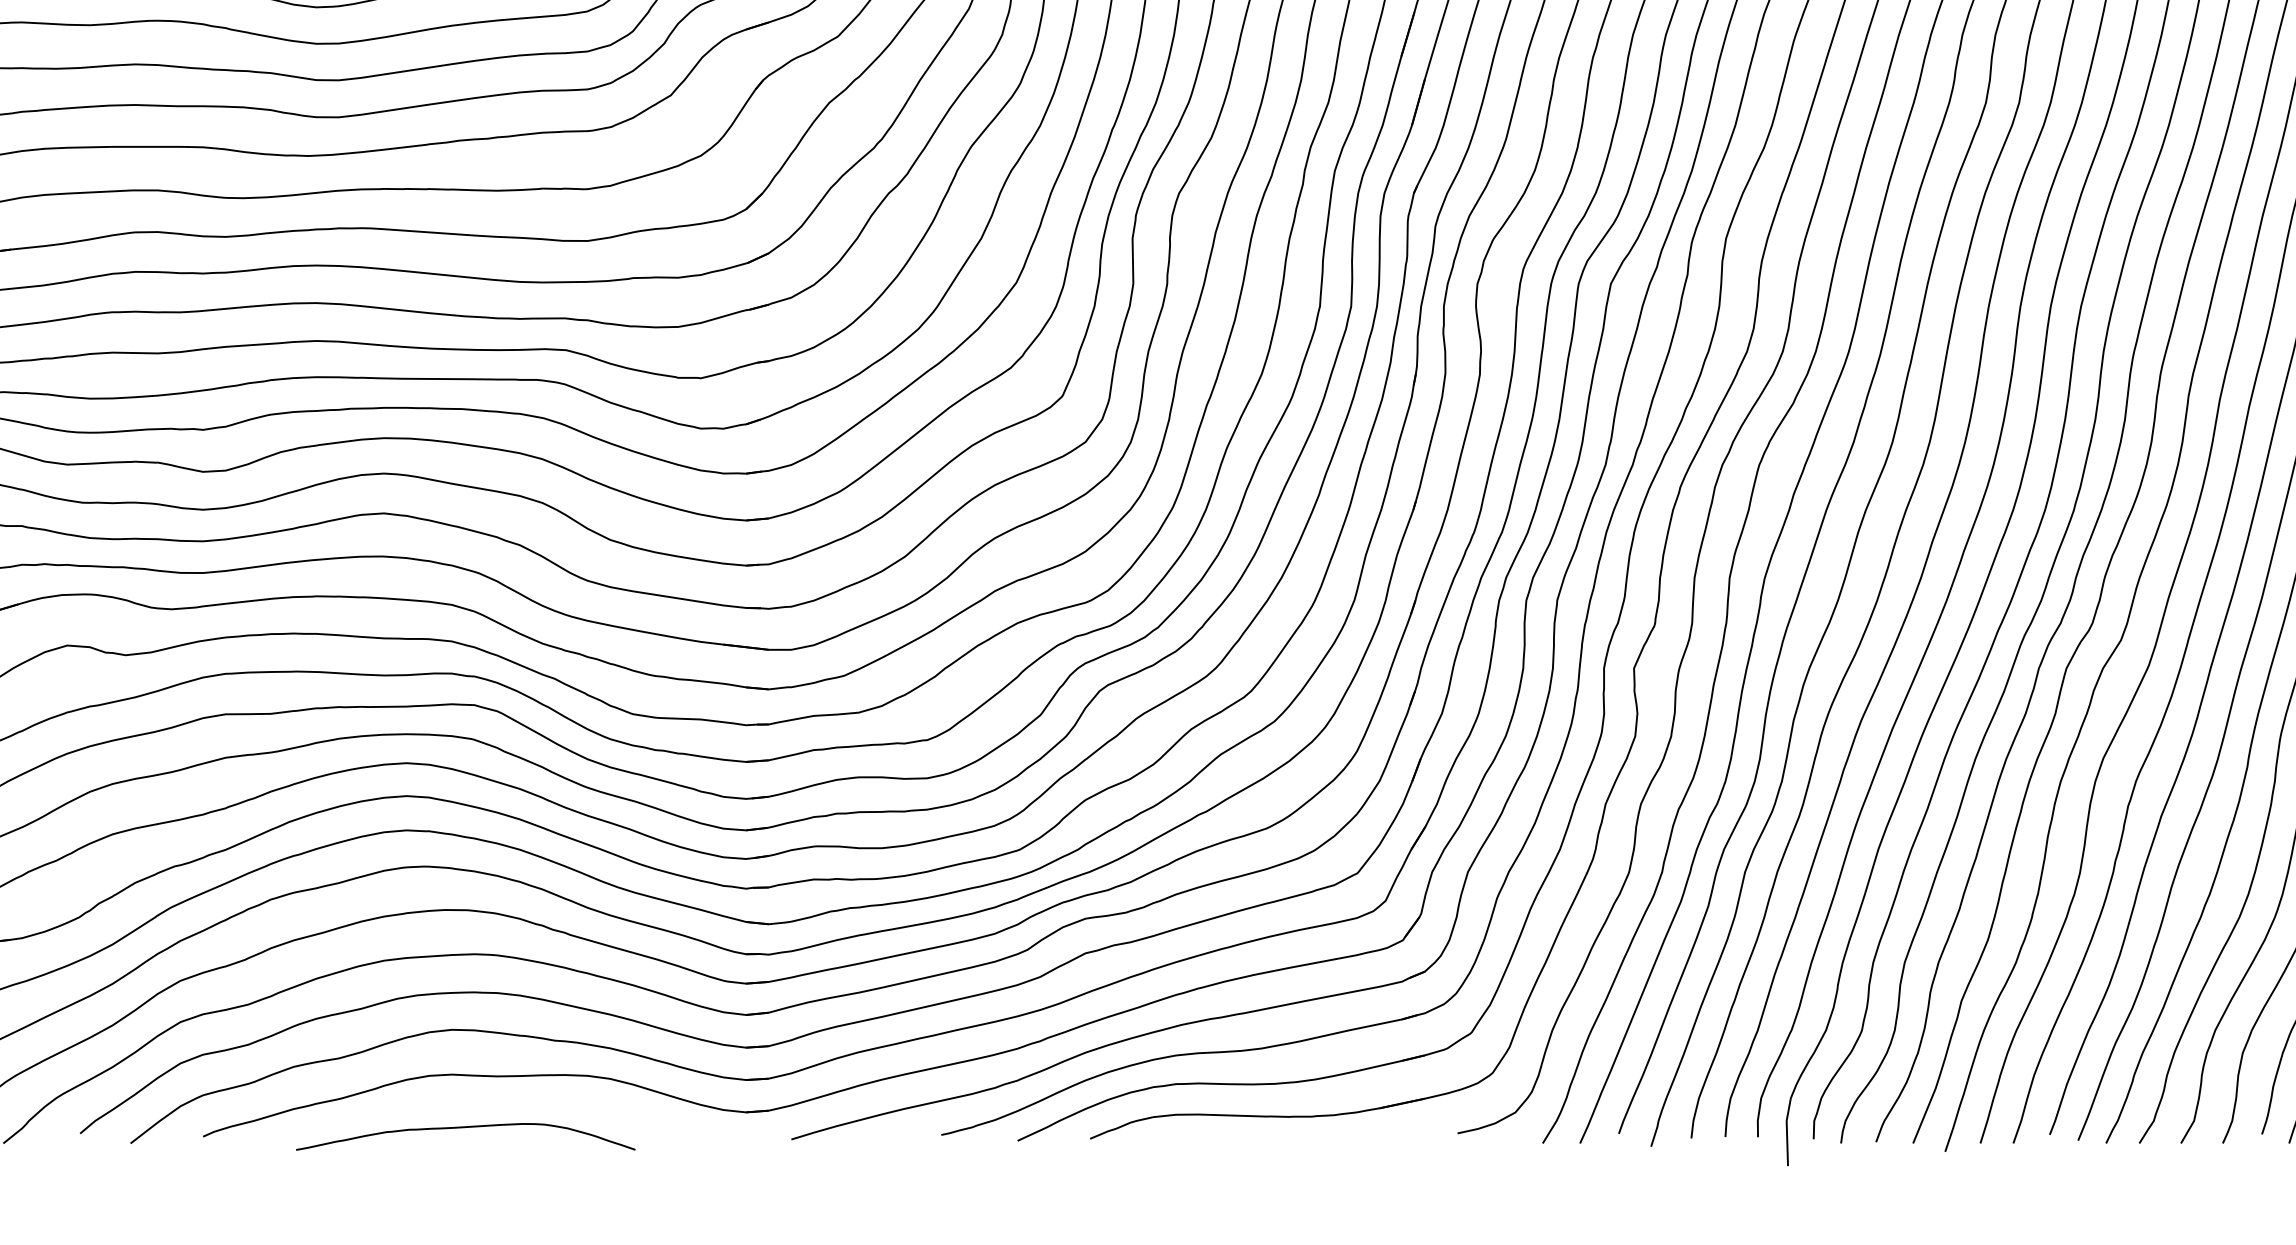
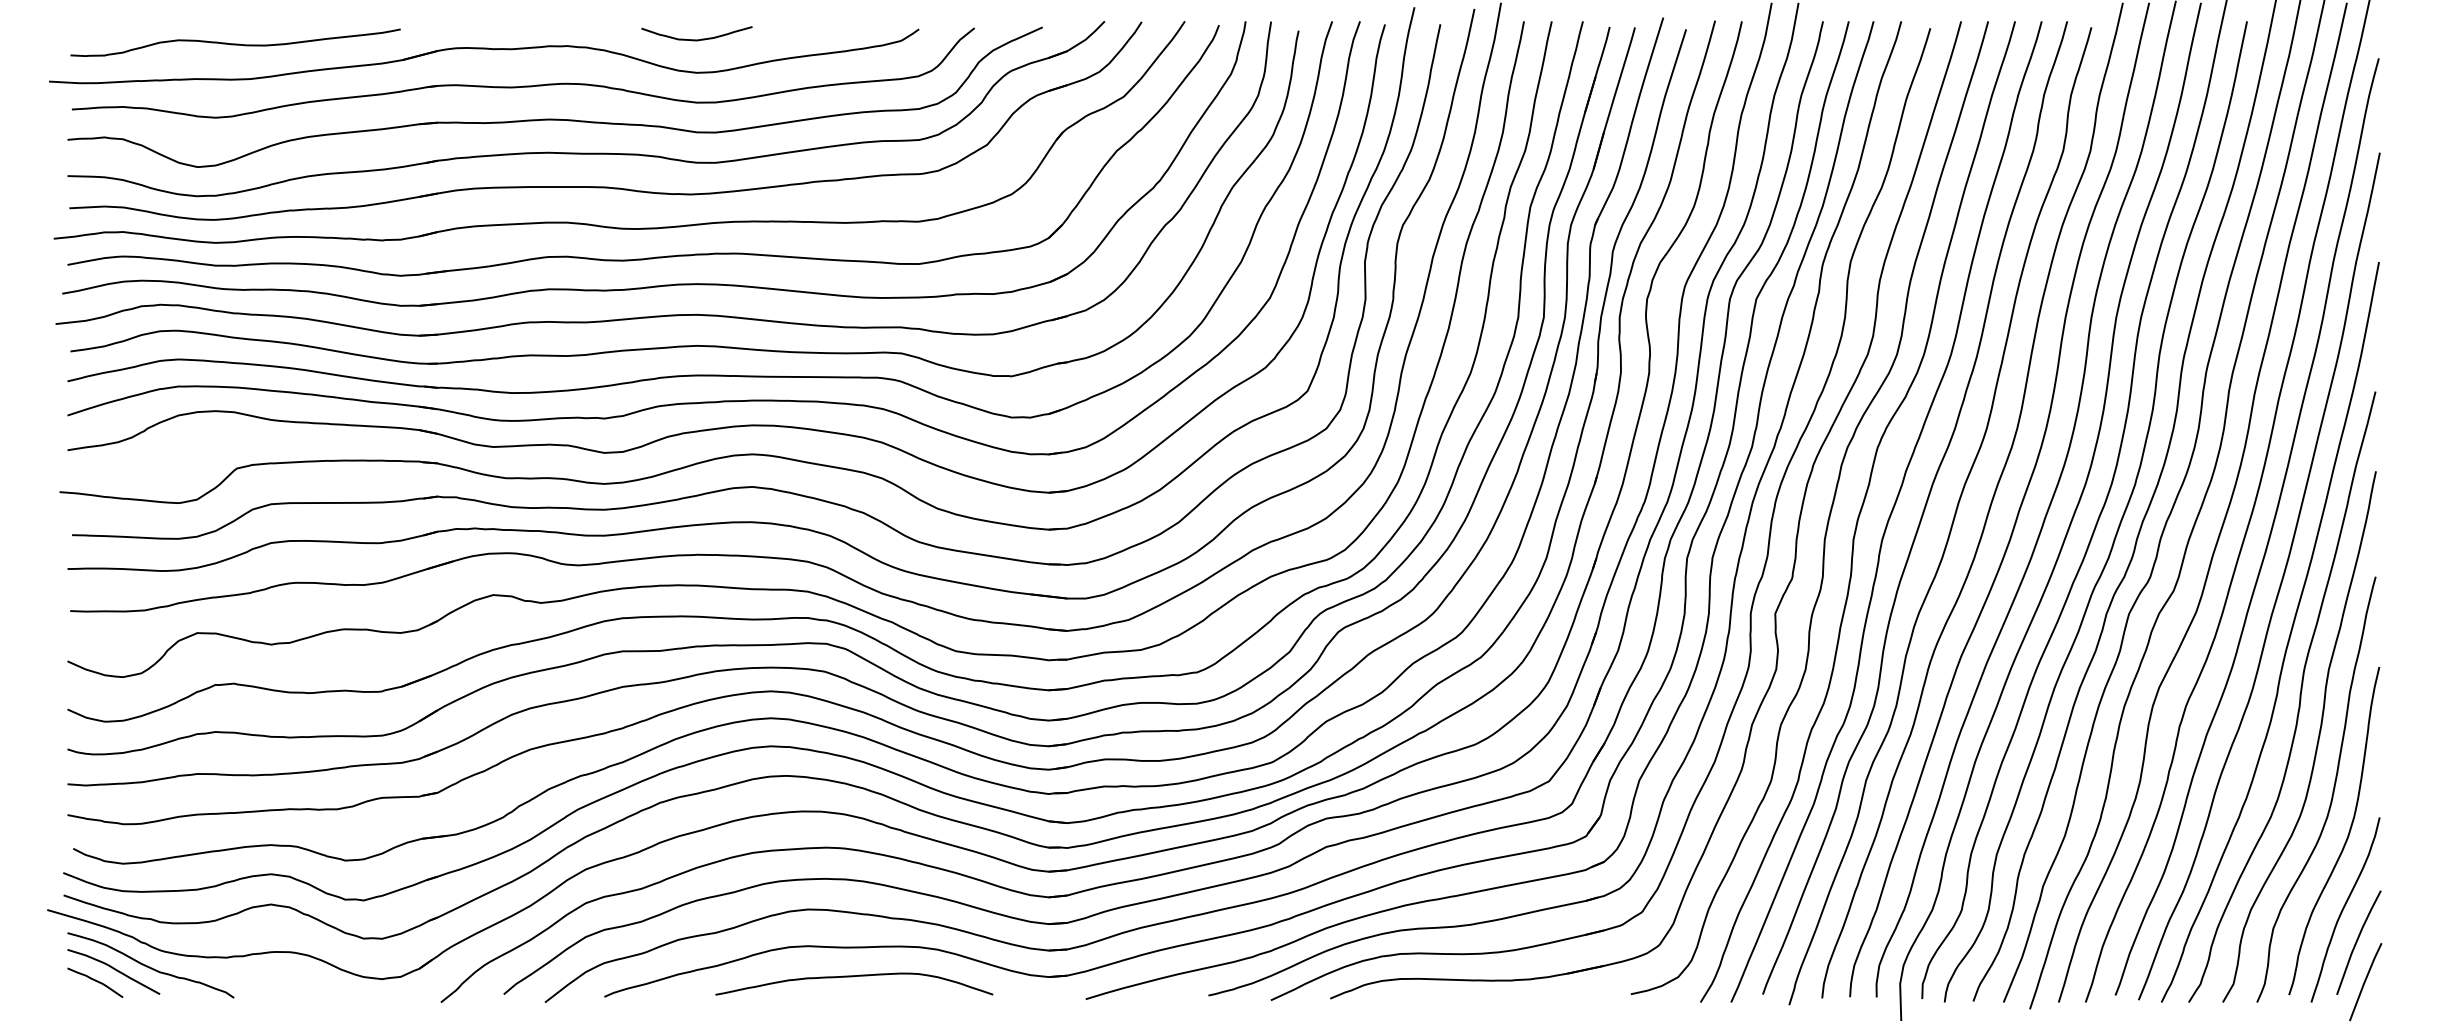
curve: (464, 1128) -> (853, 977), moved

